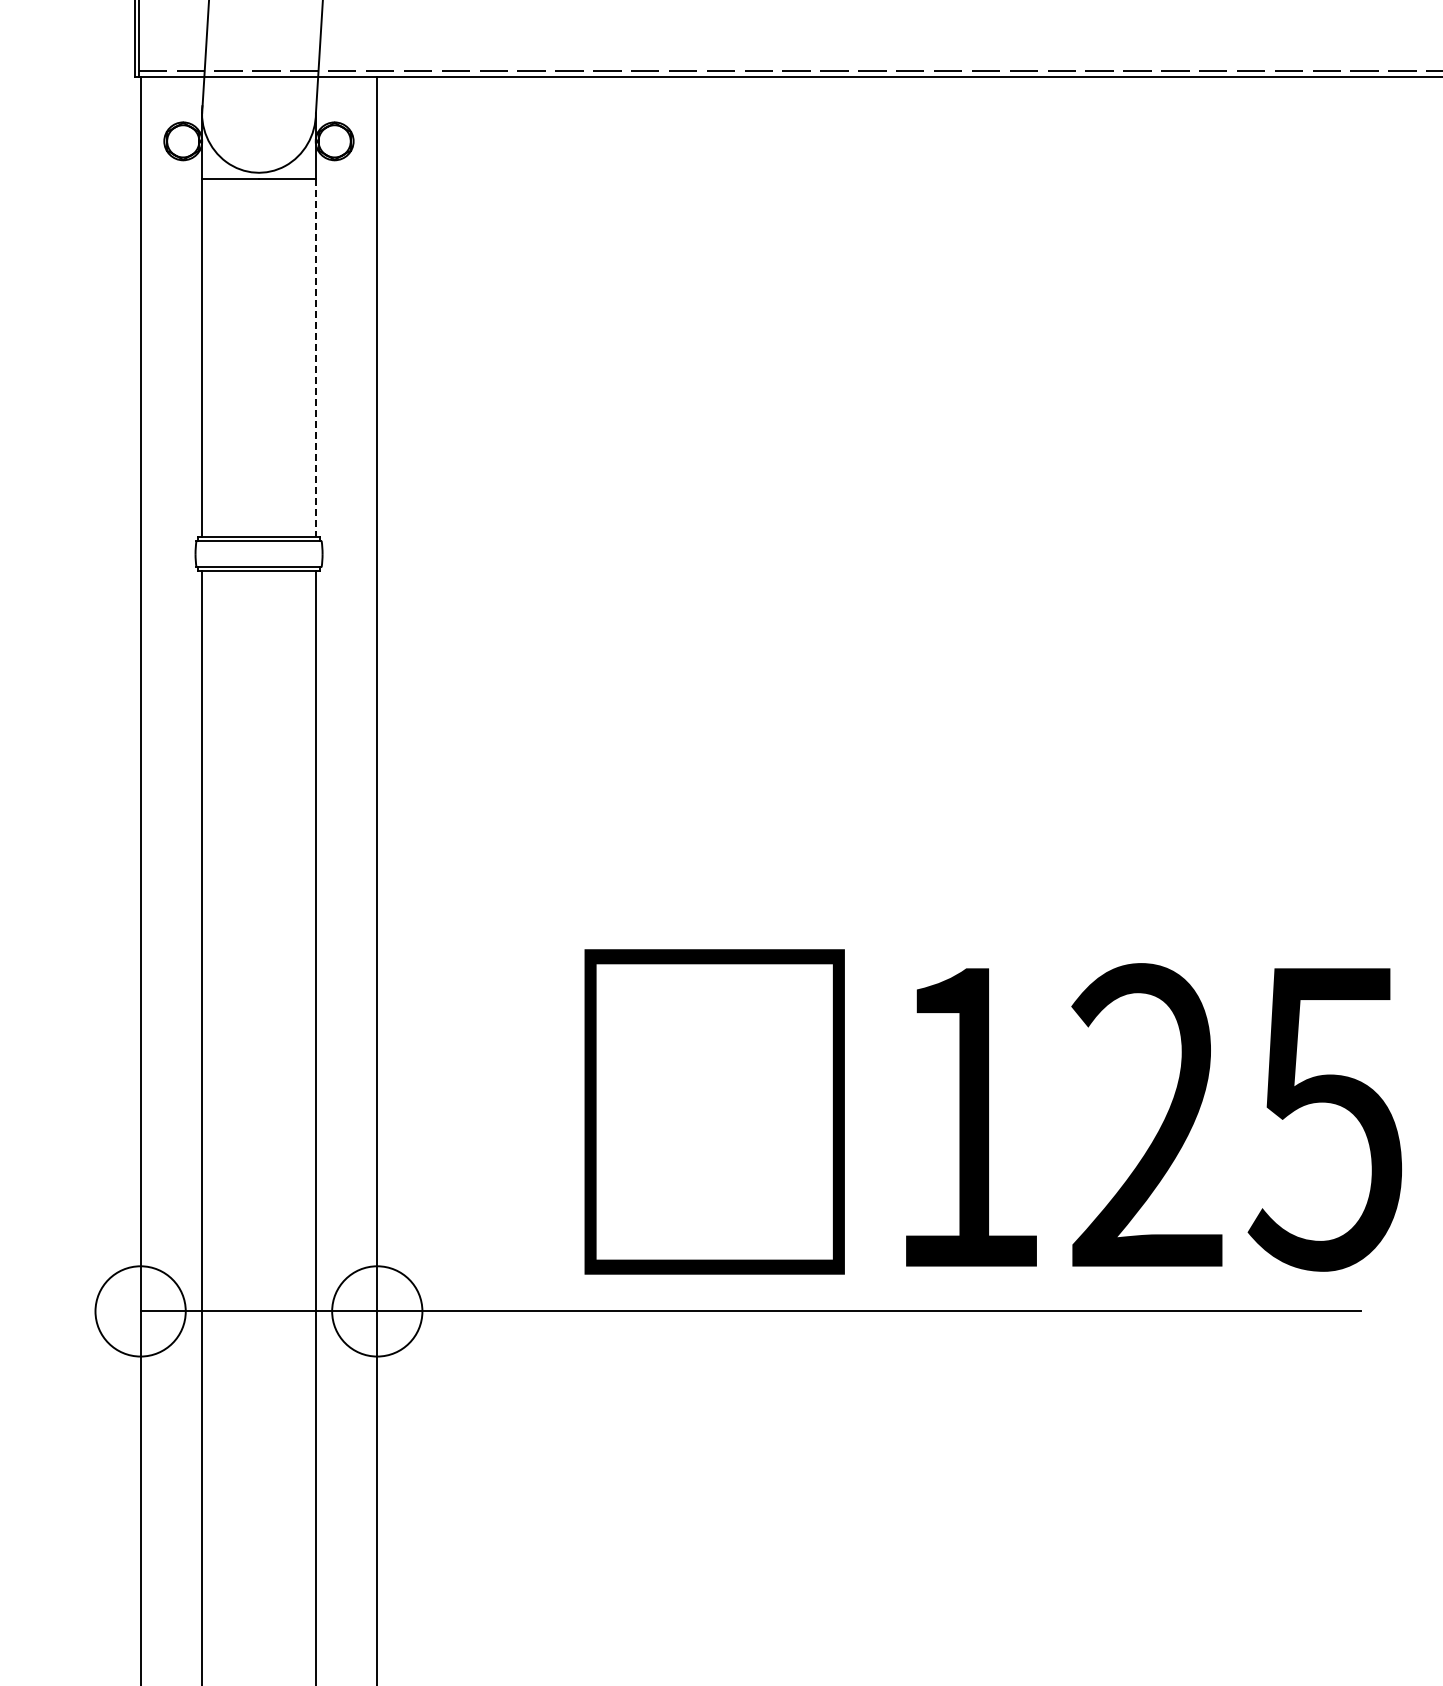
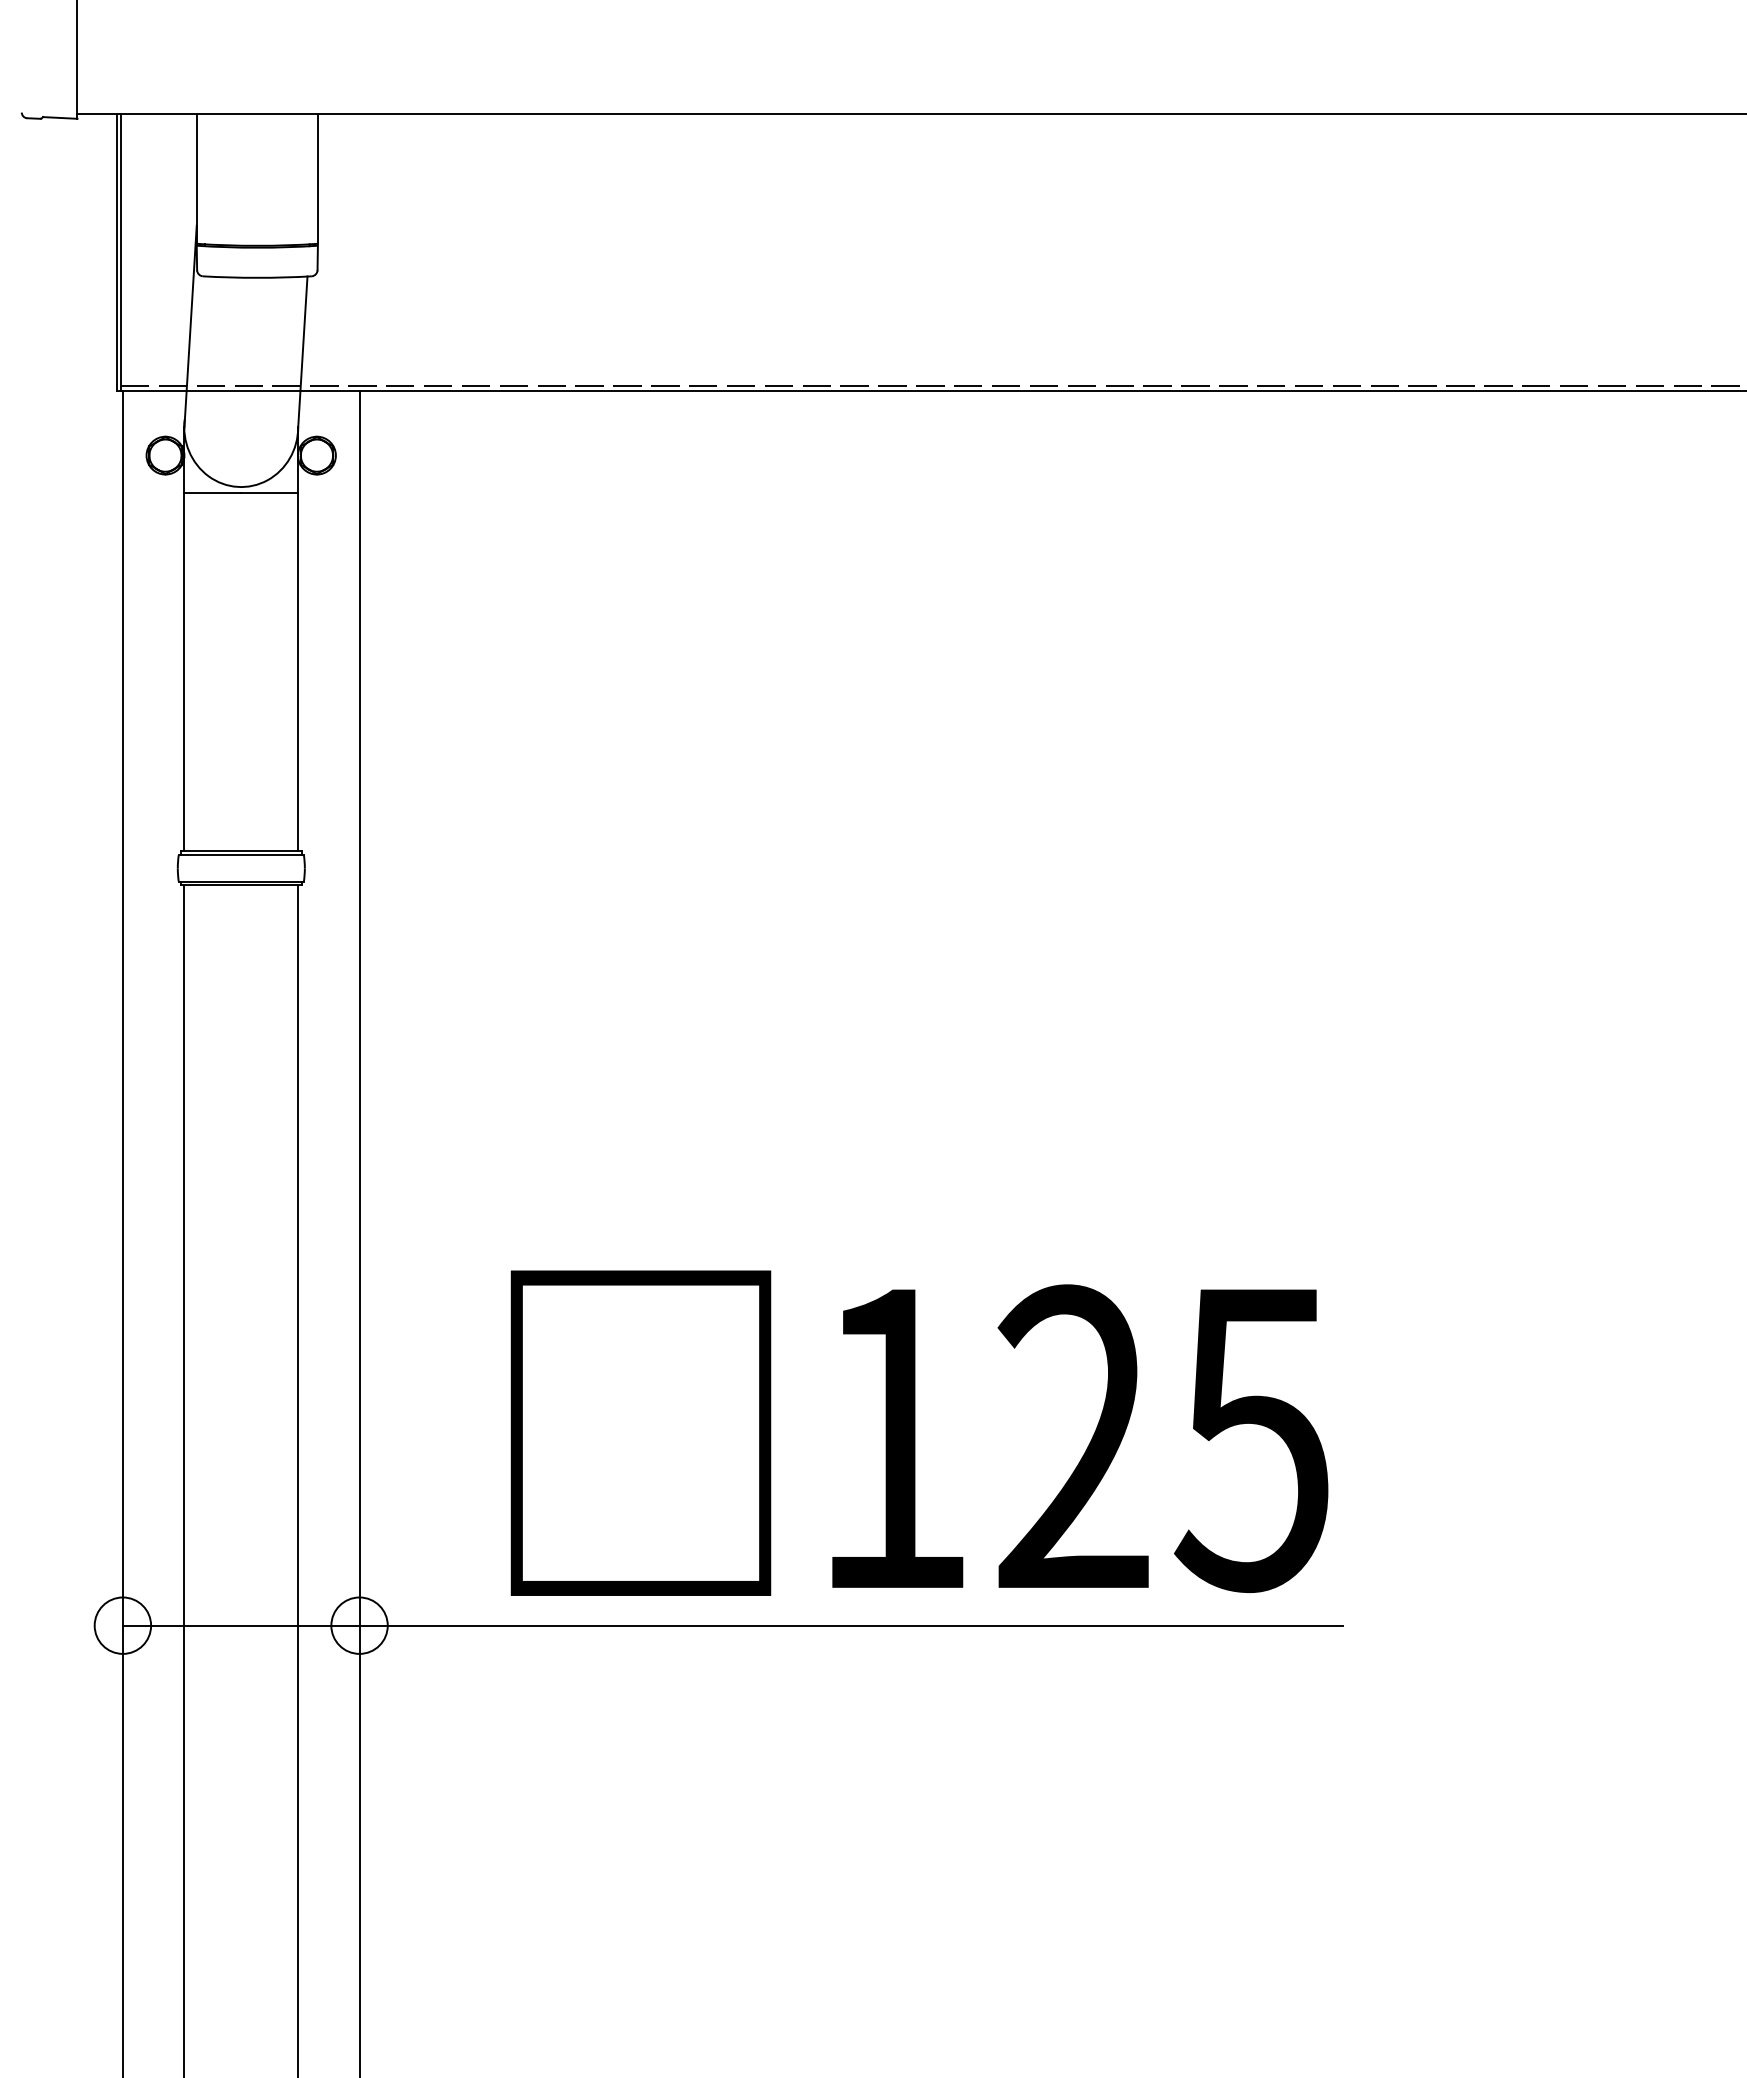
line: (316, 358) -> (298, 672), dashed -> solid
text: (993, 1111) -> (919, 1432), moved
circle: (140, 1311) -> (122, 1625), size x0.62
circle: (377, 1311) -> (359, 1625), size x0.62

